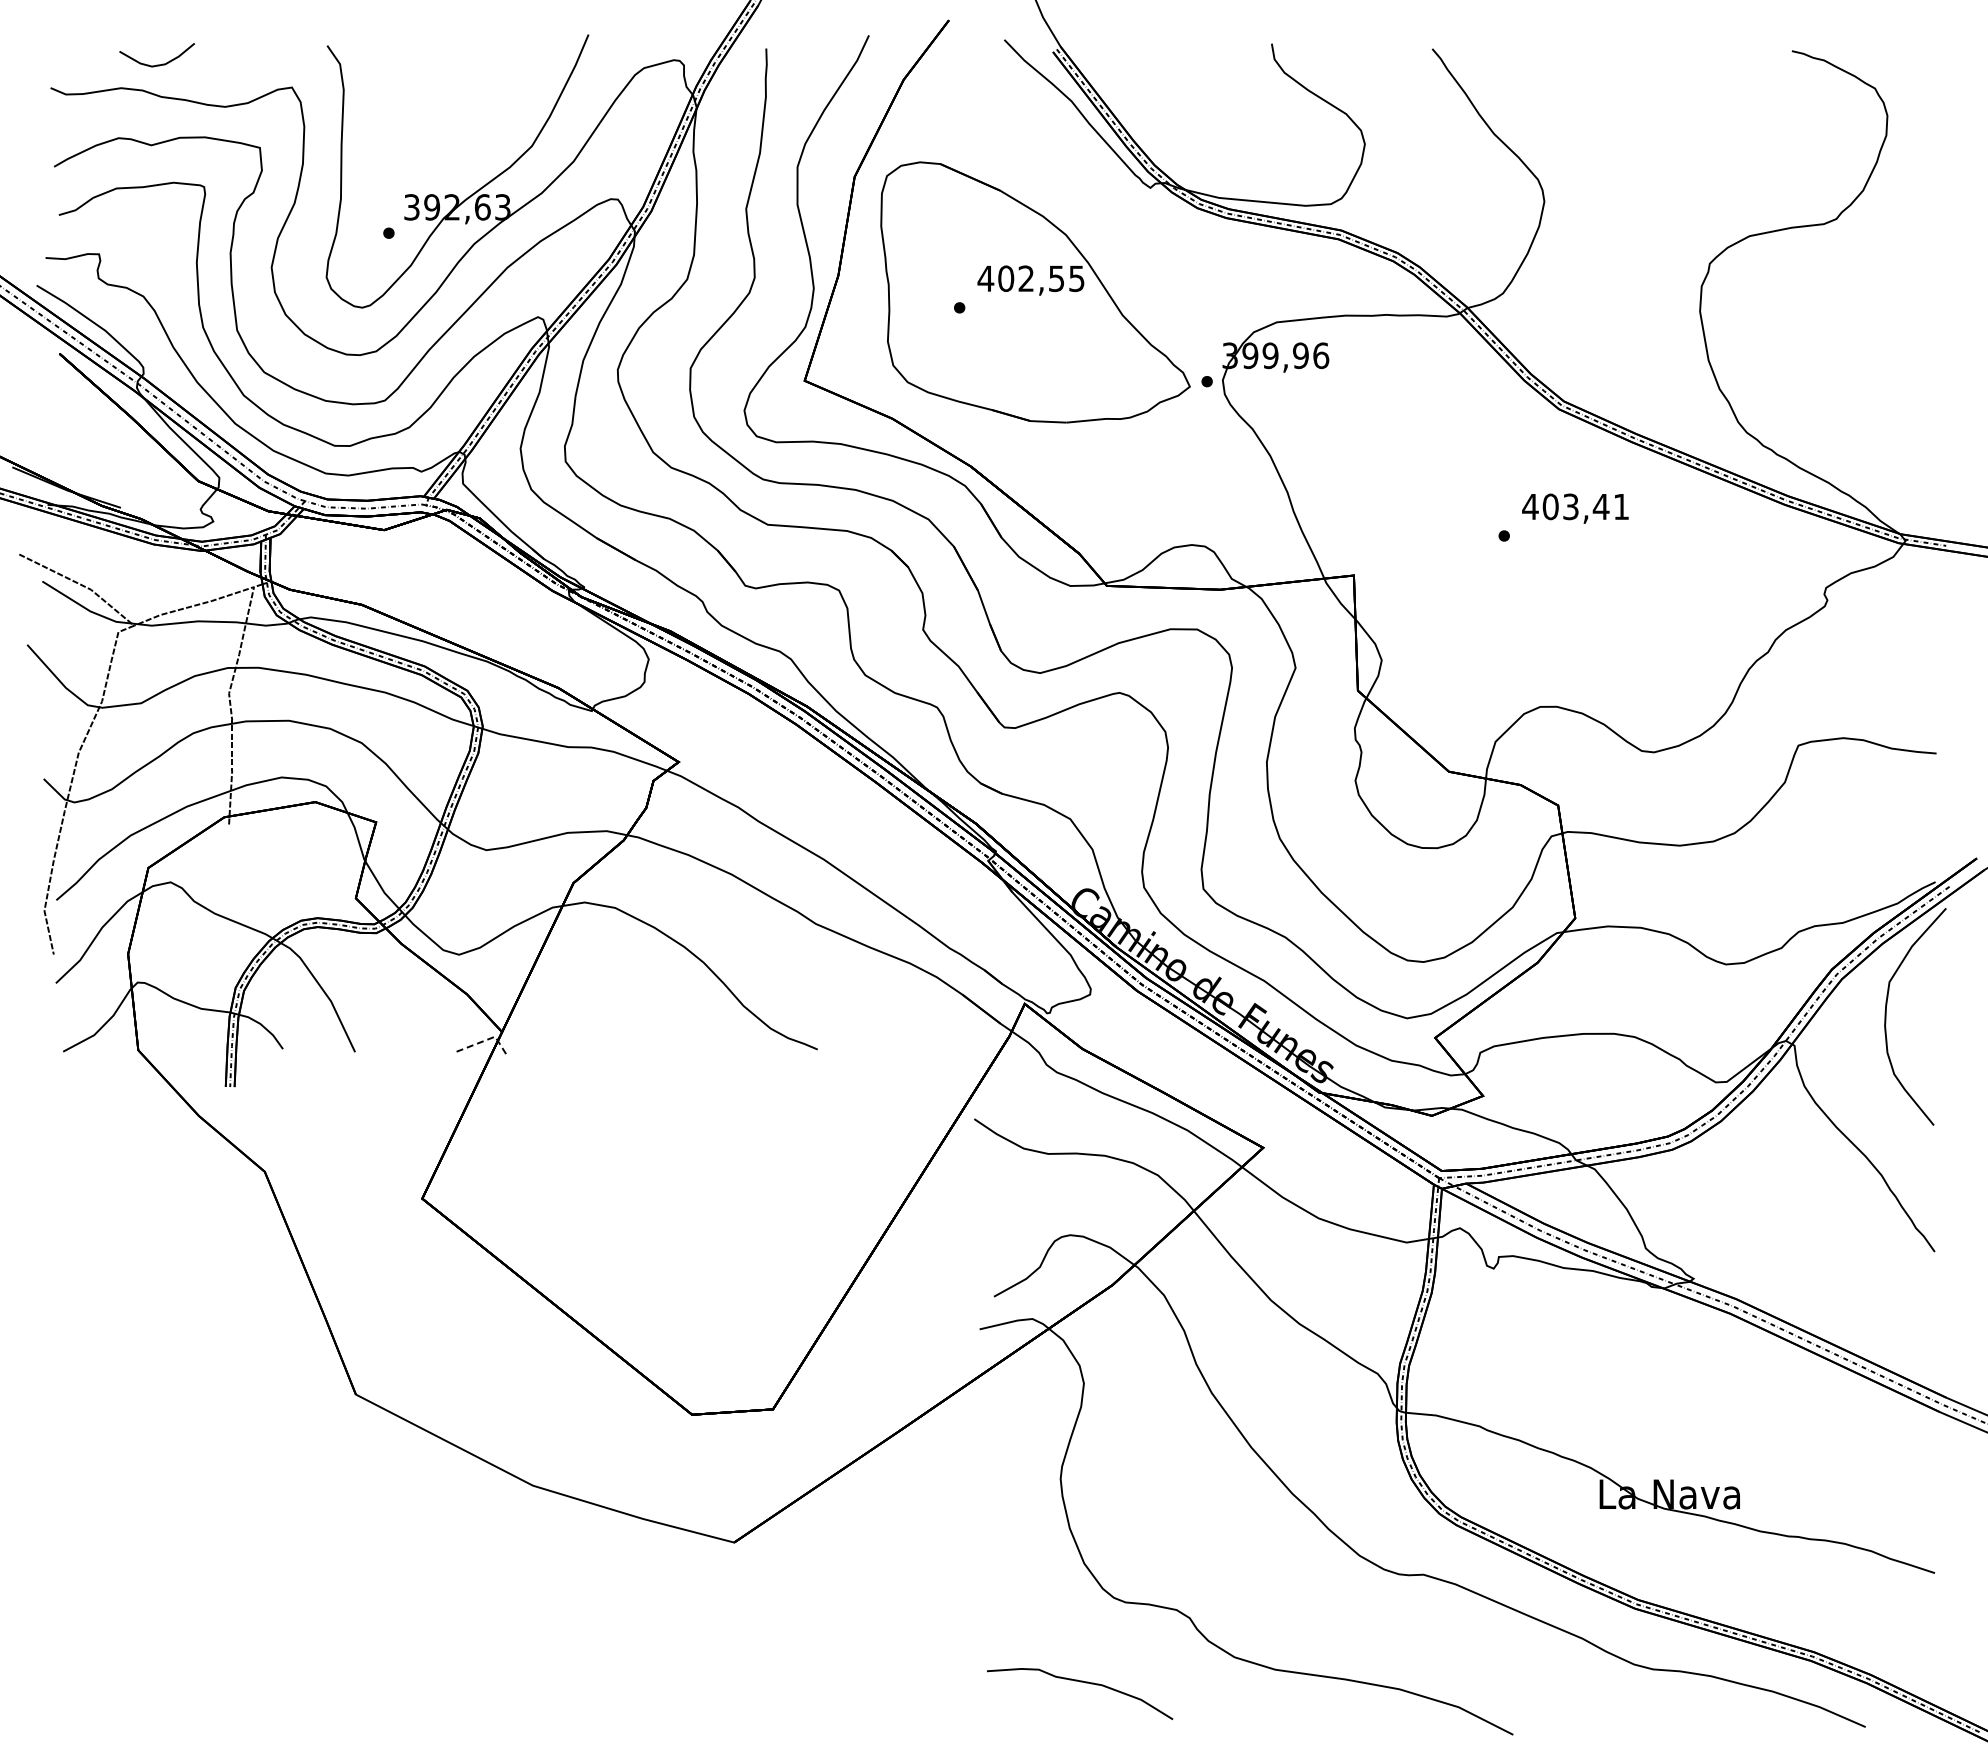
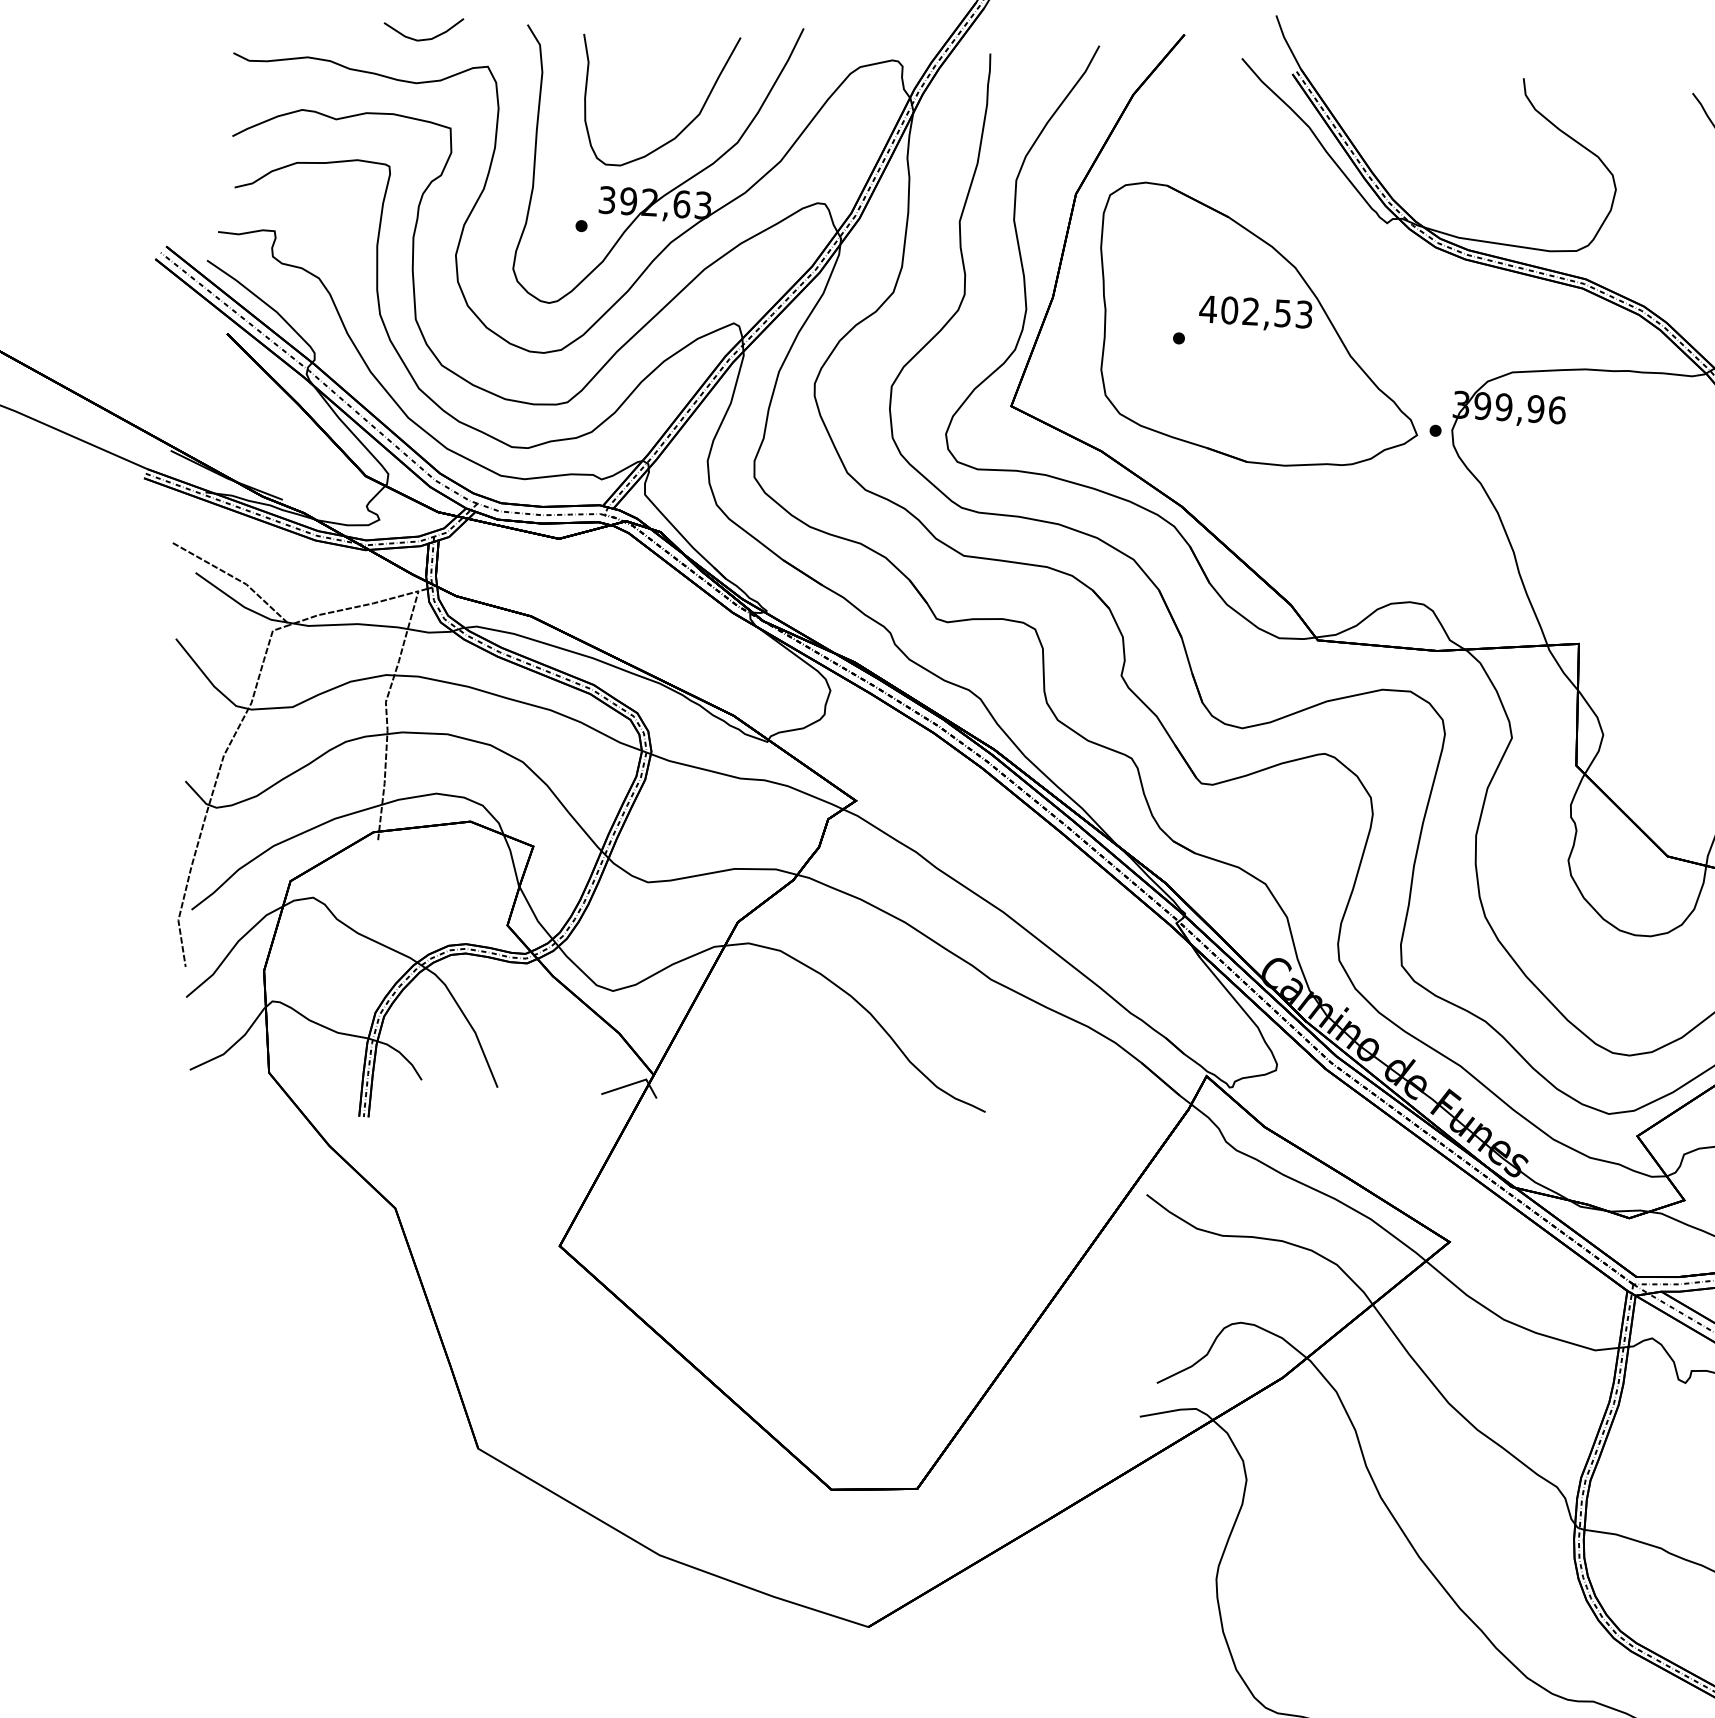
curve: (156, 64) -> (422, 38), moved
curve: (483, 131) -> (687, 124), added
text: (1077, 278) -> (1304, 314), 402,55 -> 402,53
line: (484, 1041) -> (634, 1084), dashed -> solid

